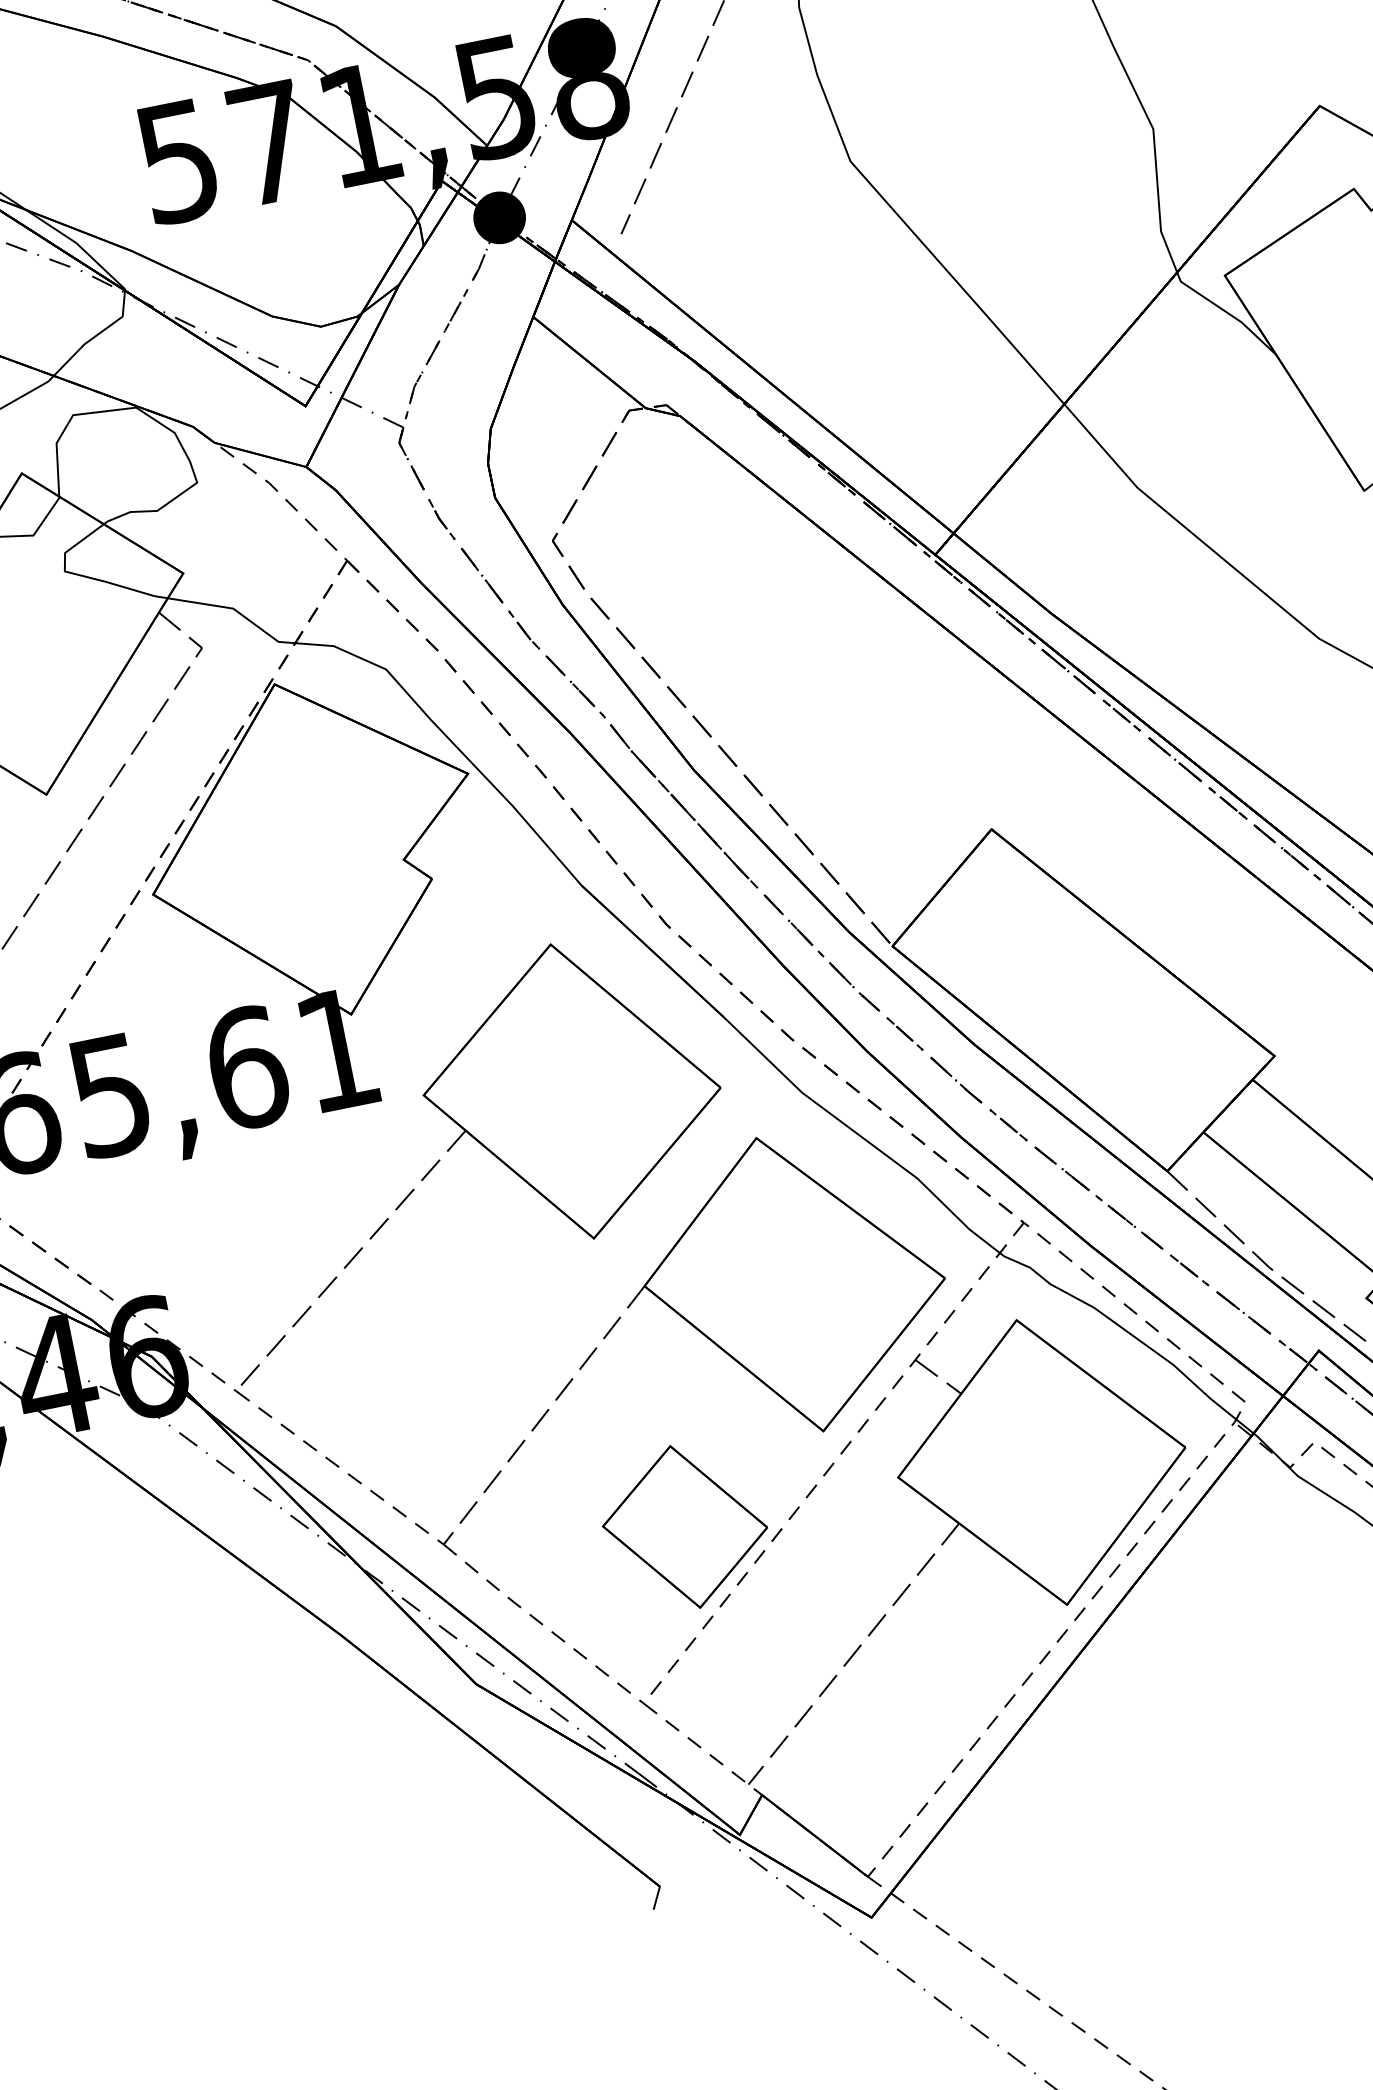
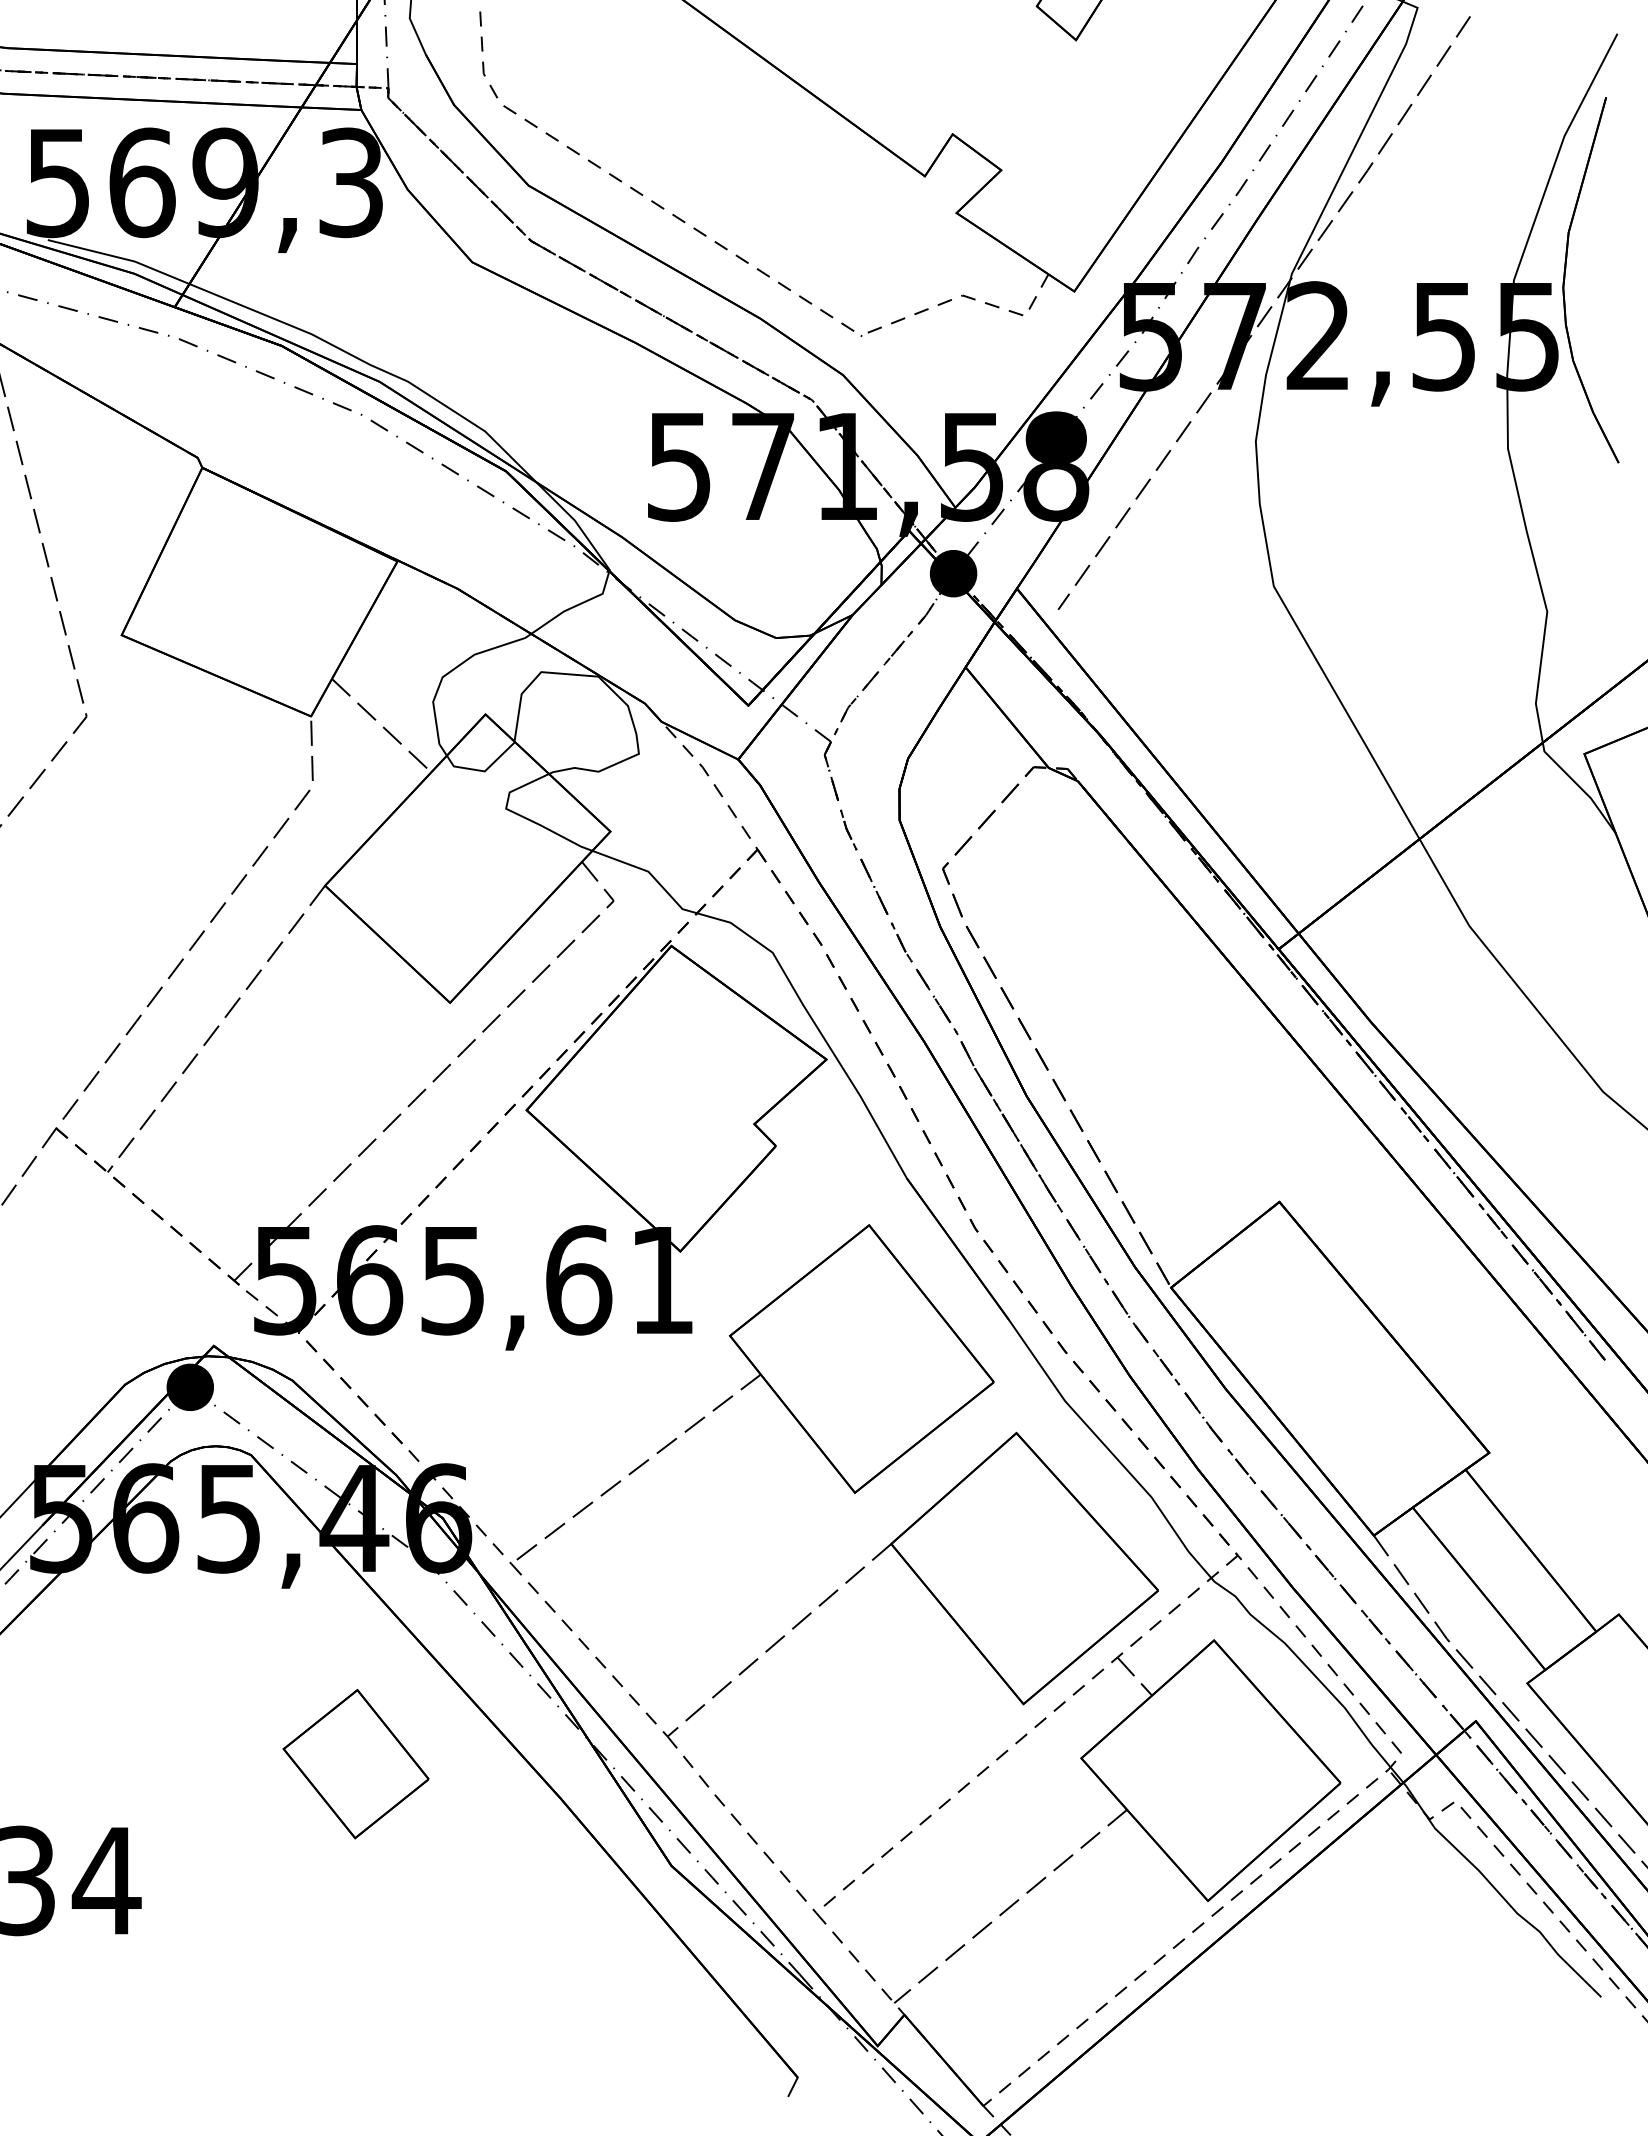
part: (684, 1526) -> (355, 1763), moved

